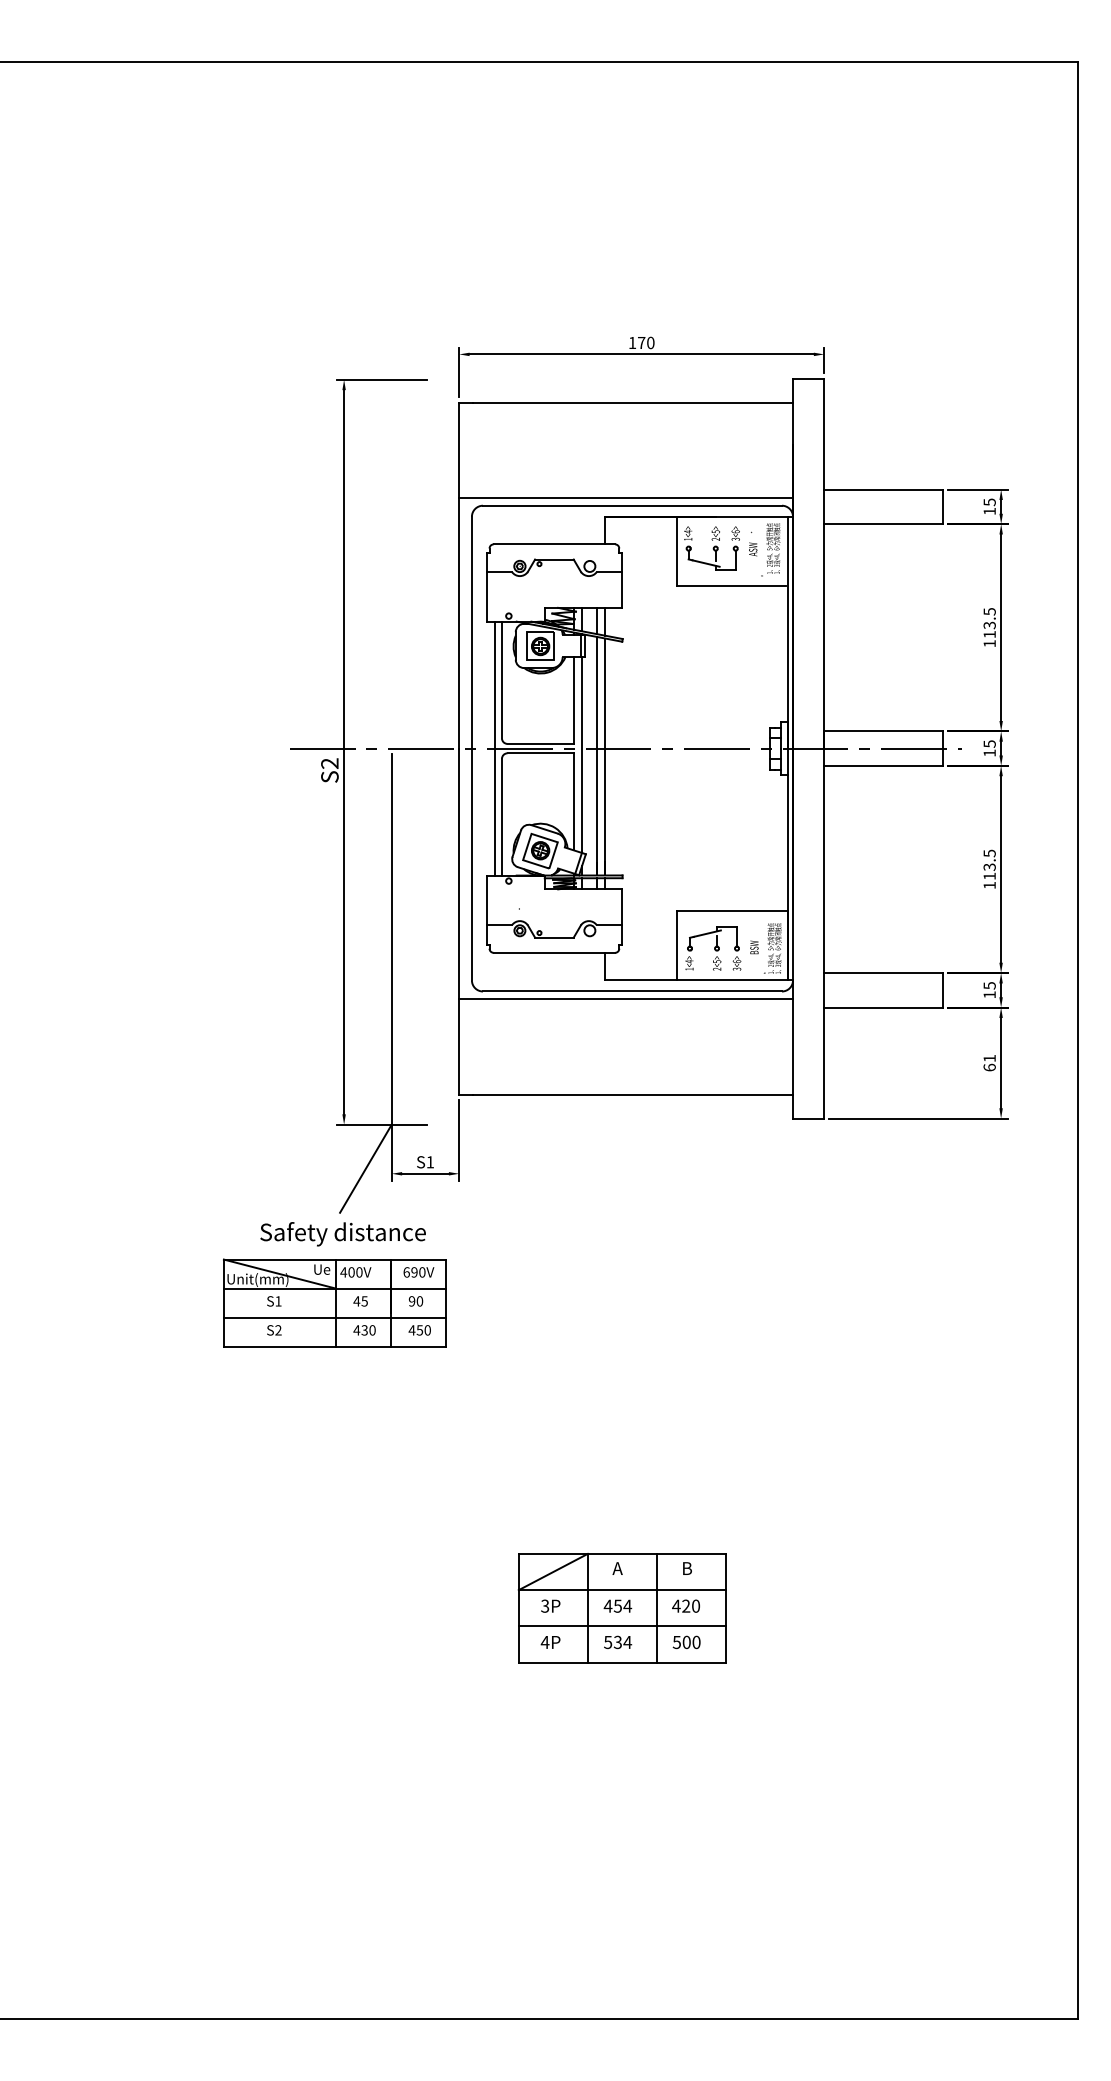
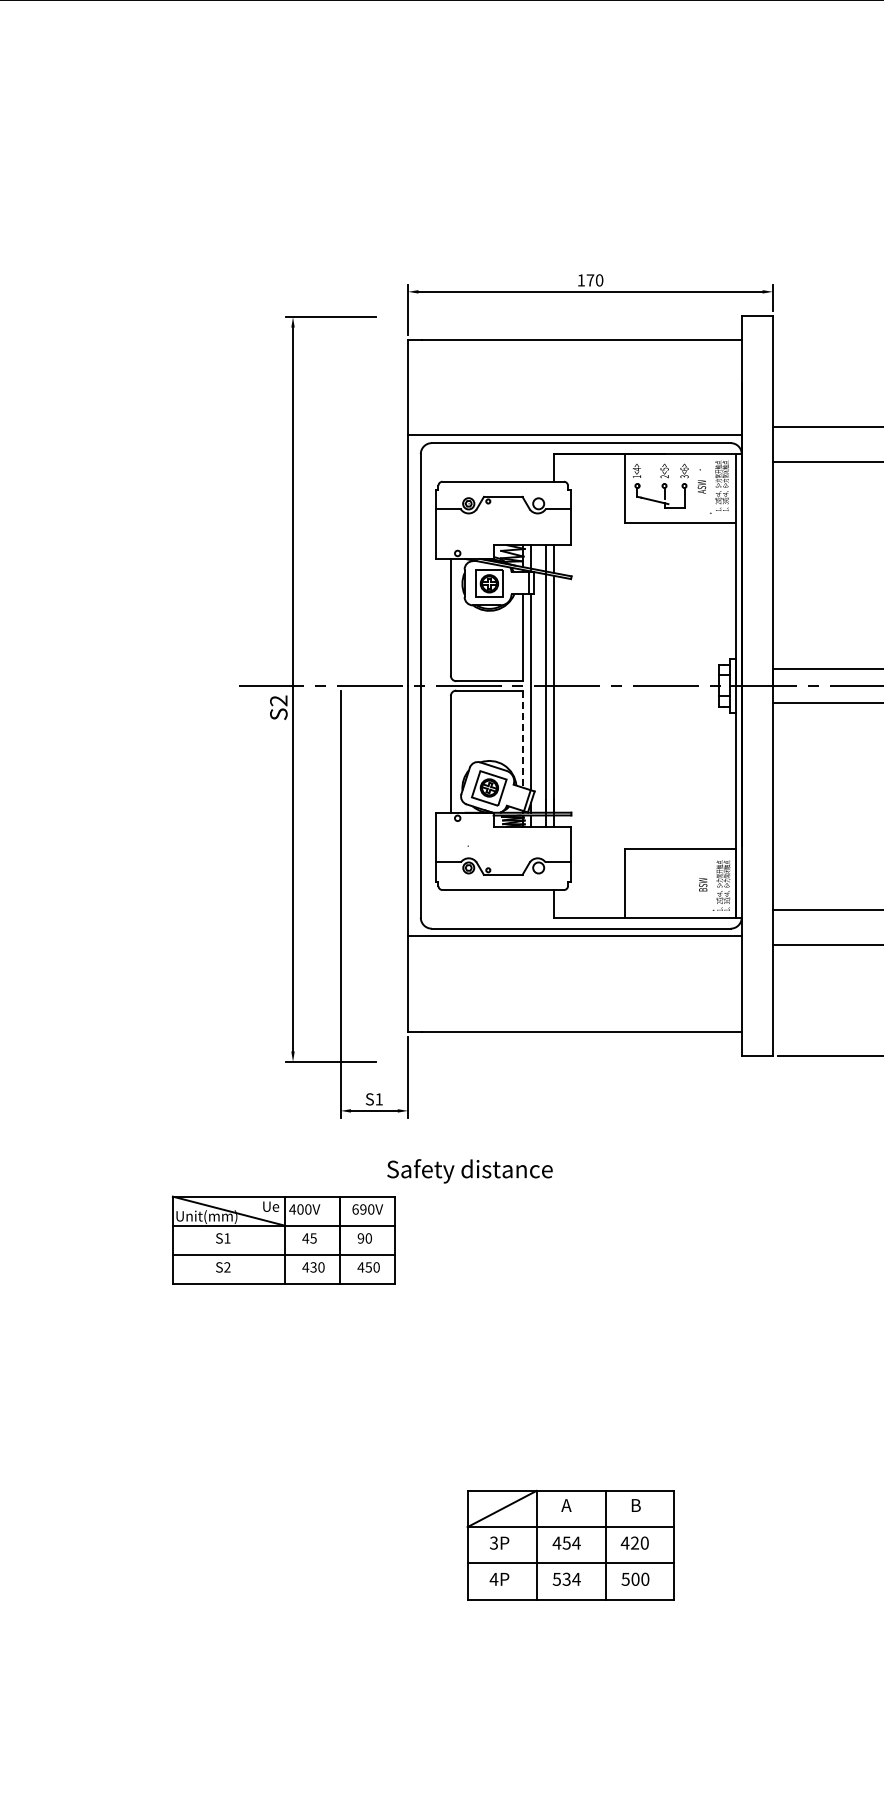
line: (495, 748) -> (444, 685), removed
line: (573, 801) -> (522, 738), solid -> dashed
part: (713, 948) -> (662, 885), removed
line: (365, 1168) -> (314, 1105), removed
text: (342, 1234) -> (469, 1171), moved

